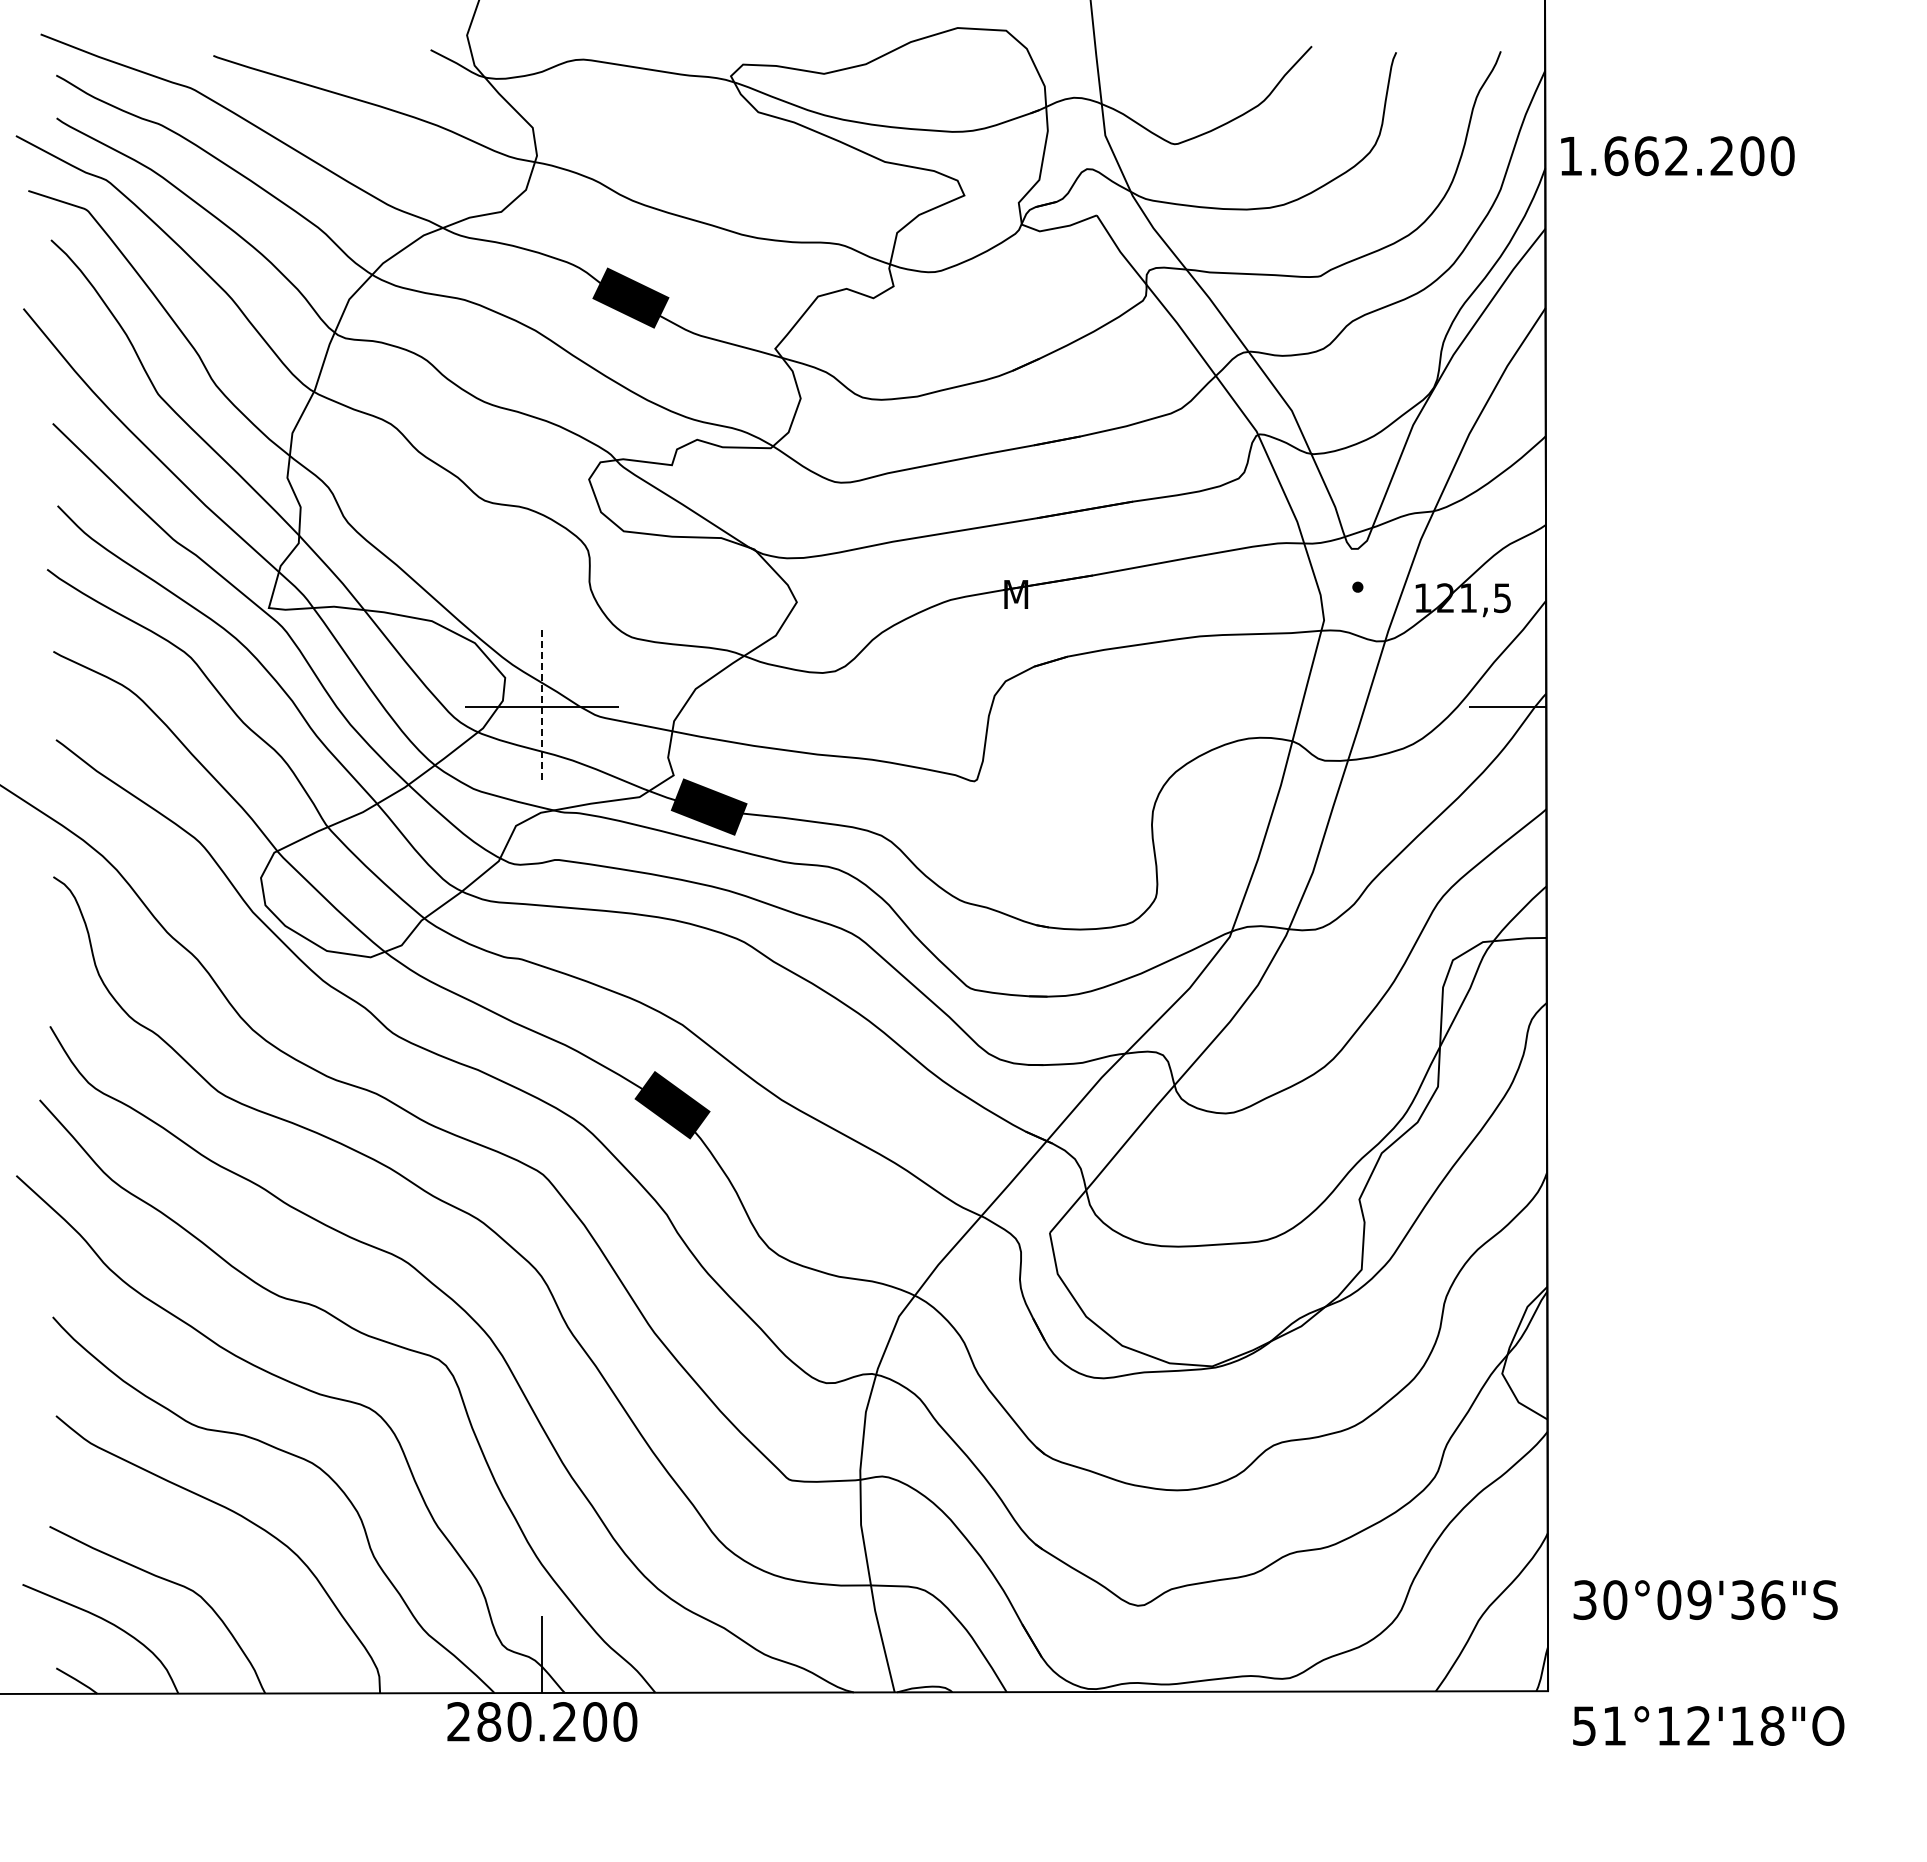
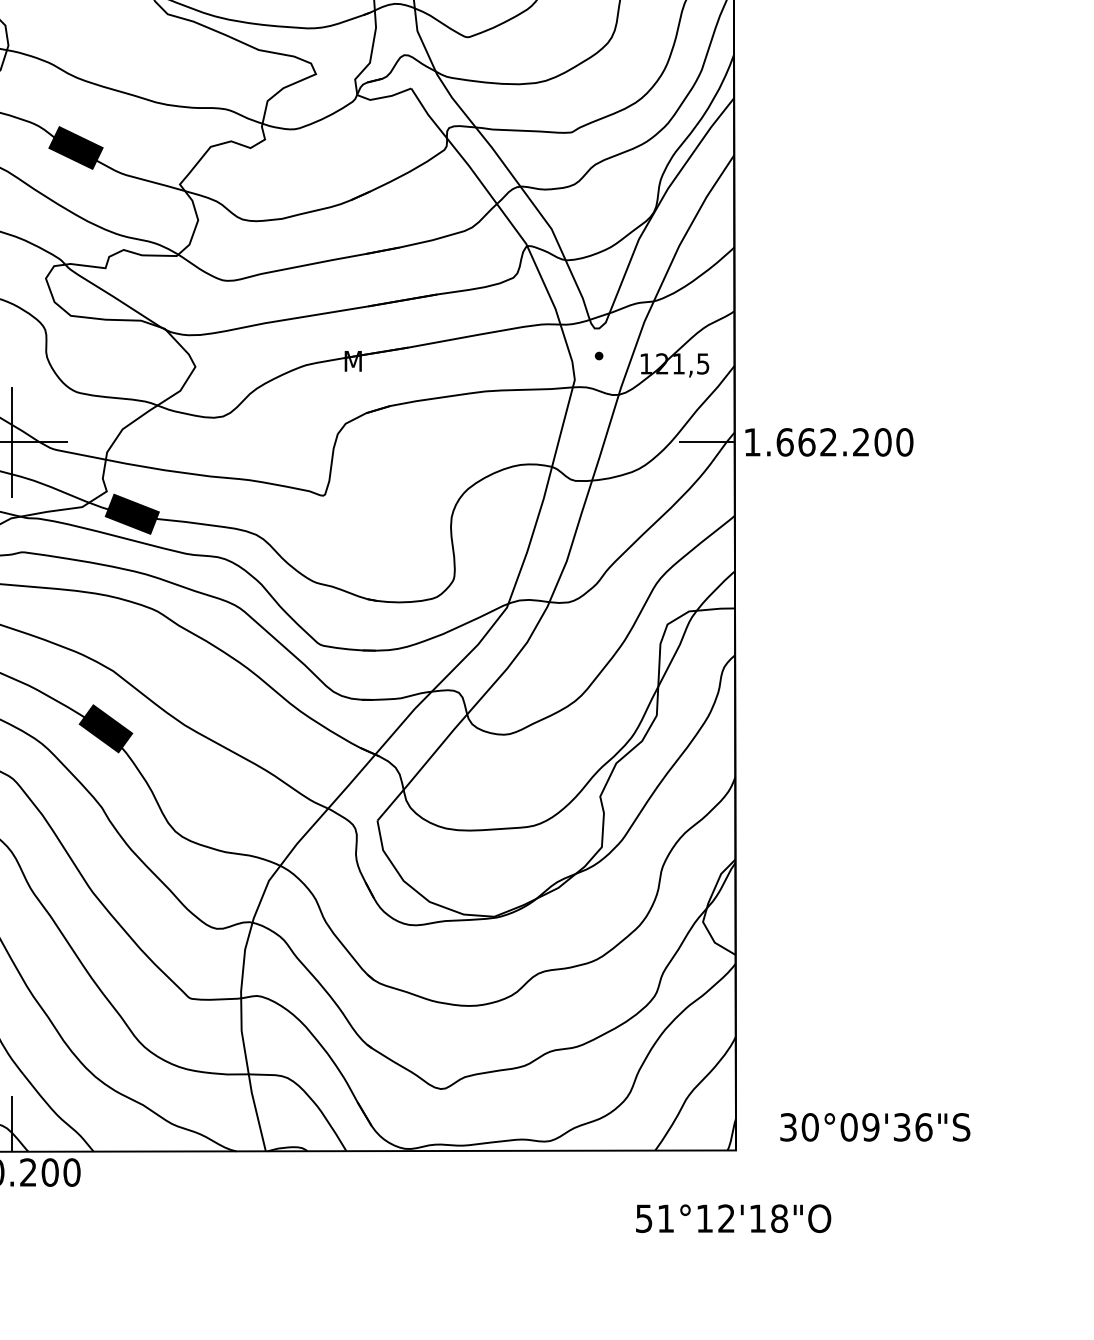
text: (1677, 156) -> (829, 442), moved
line: (542, 707) -> (12, 442), dashed -> solid
text: (1705, 1599) -> (875, 1126), moved
text: (1708, 1725) -> (733, 1218), moved

